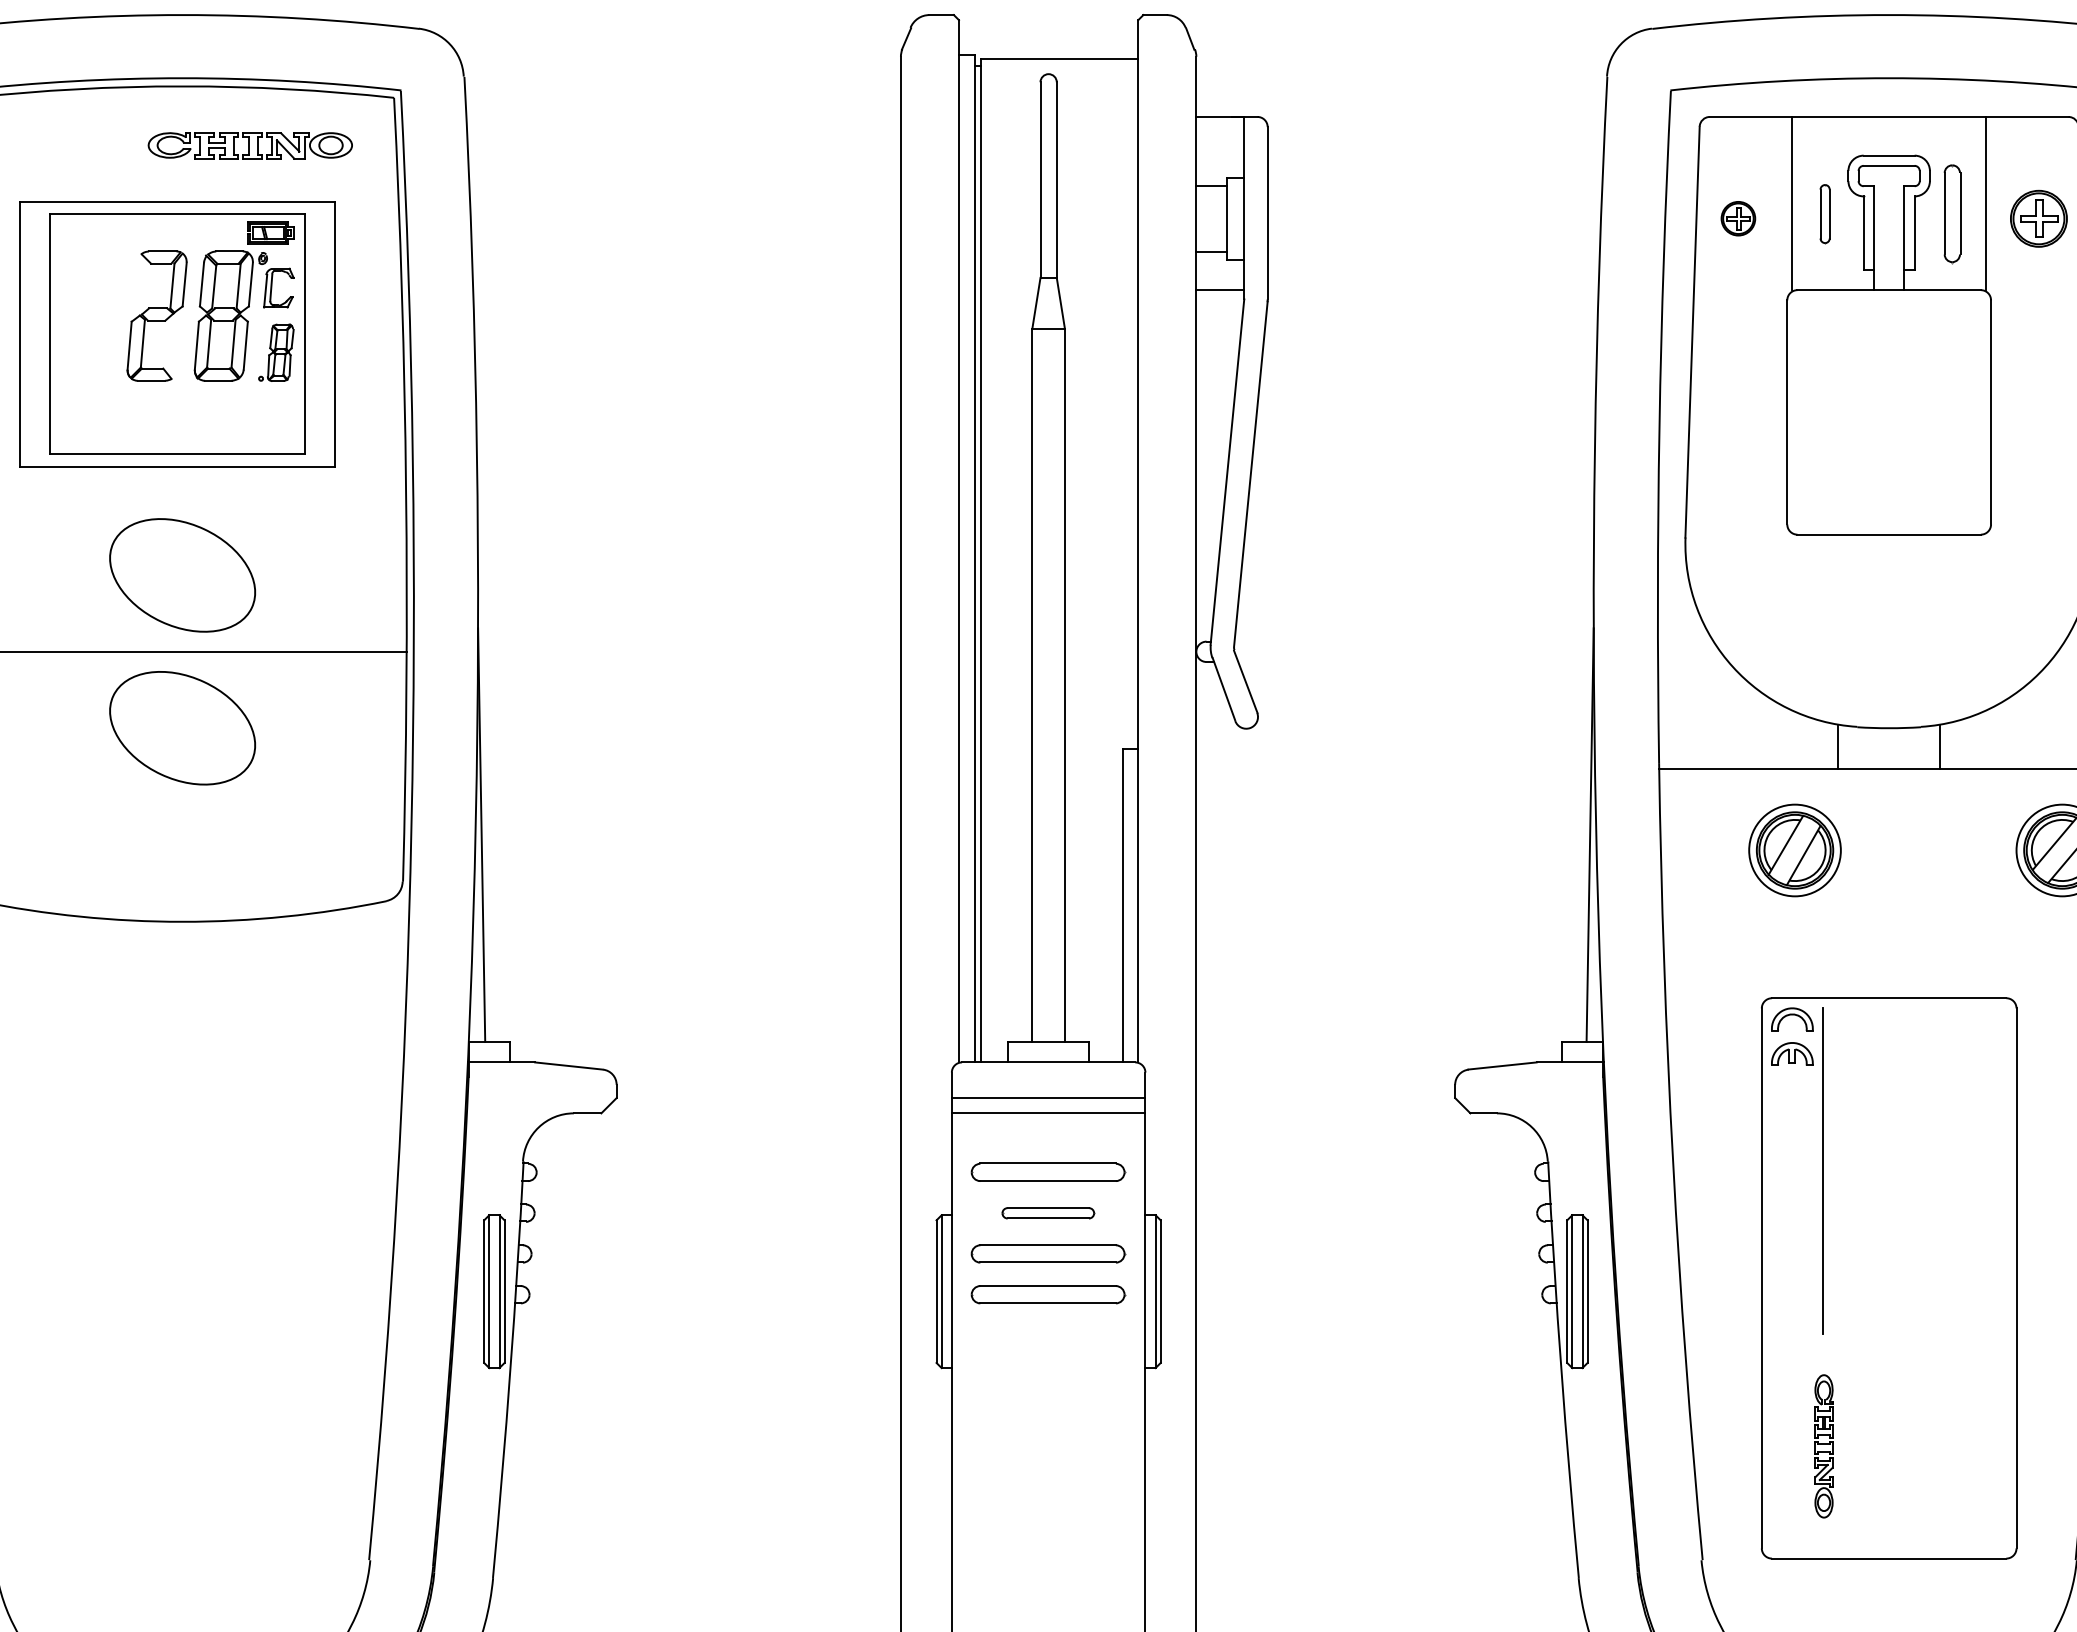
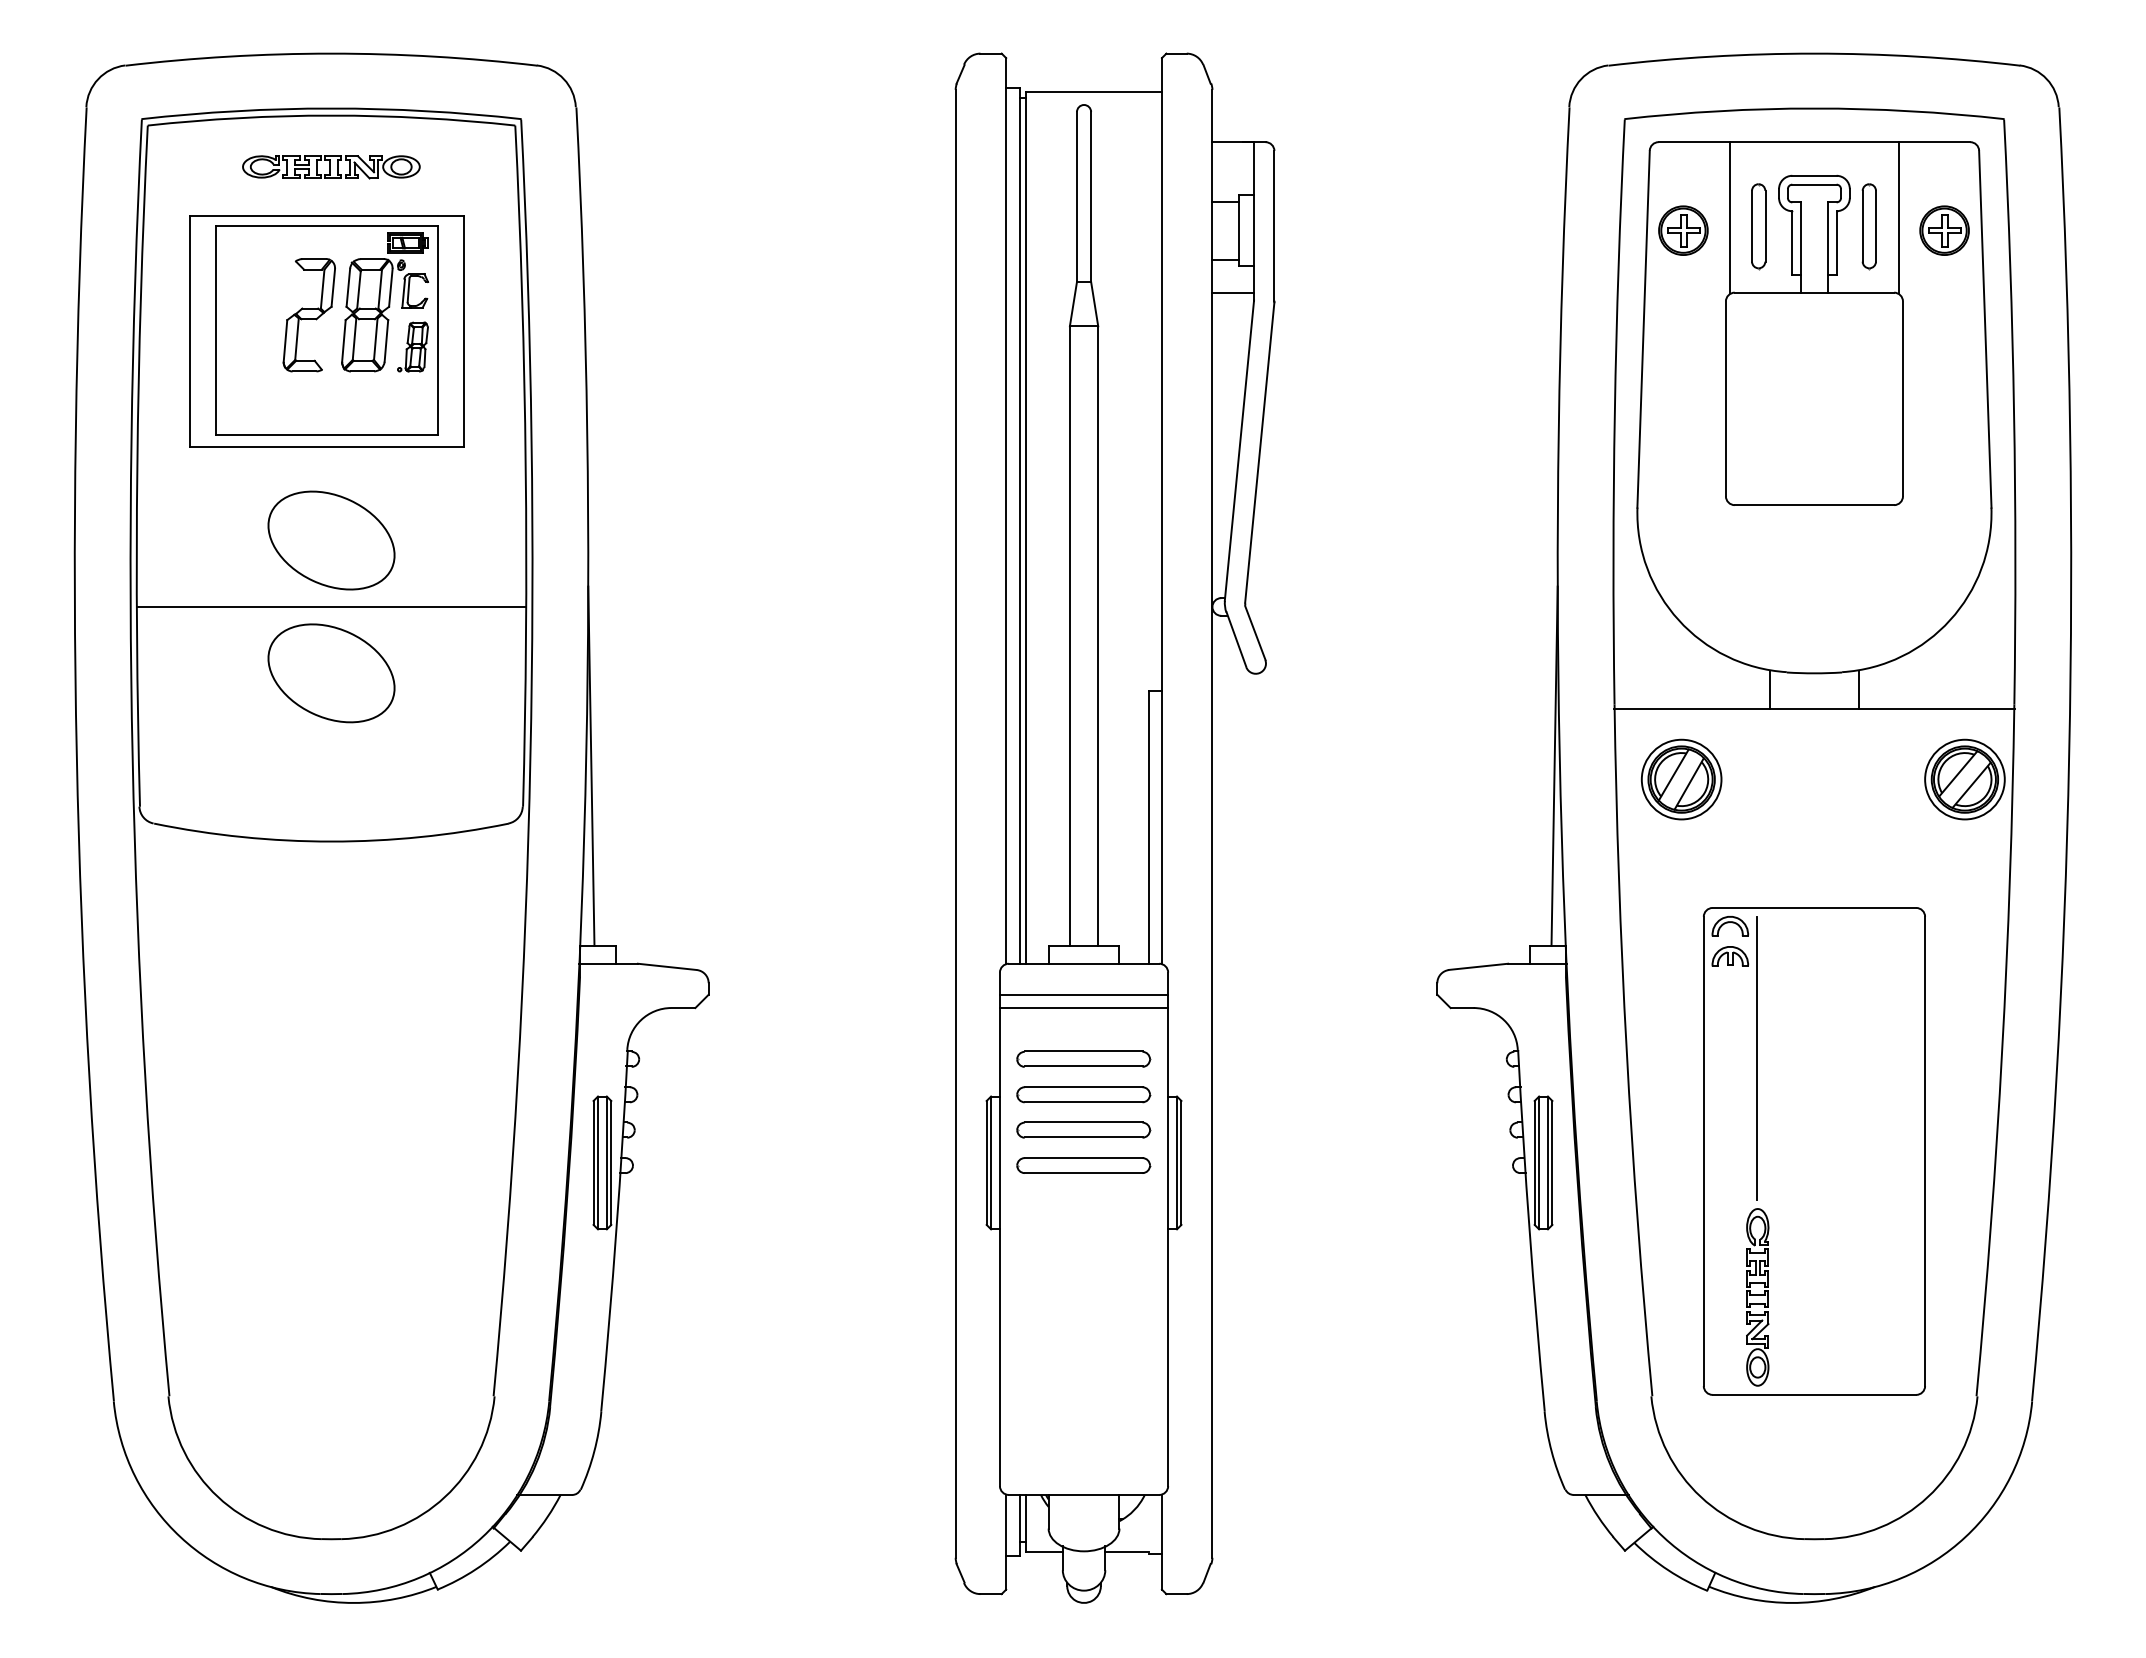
part: (250, 146) -> (331, 167), moved
part: (1824, 213) -> (1758, 226), size x1.67
part: (1738, 218) -> (1683, 230), size x1.67
part: (1794, 850) -> (1681, 779), moved
part: (1047, 1212) -> (1083, 1094), size x1.67
part: (1823, 1446) -> (1757, 1297), size x1.43

